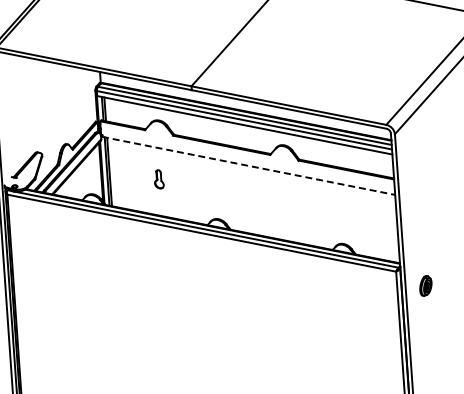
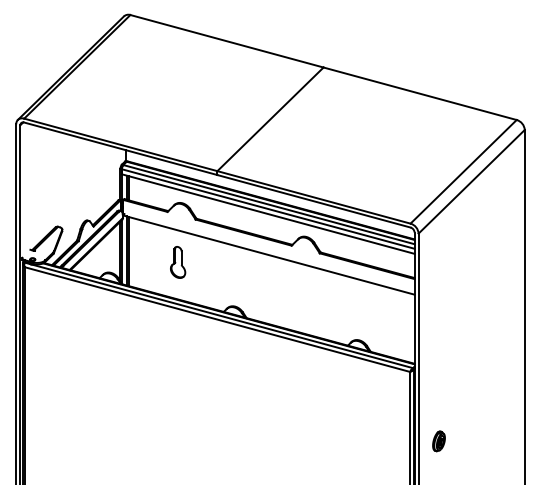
line: (248, 166) -> (269, 255), dashed -> solid
part: (159, 179) -> (178, 262), size x1.67
part: (425, 286) -> (438, 441), moved

